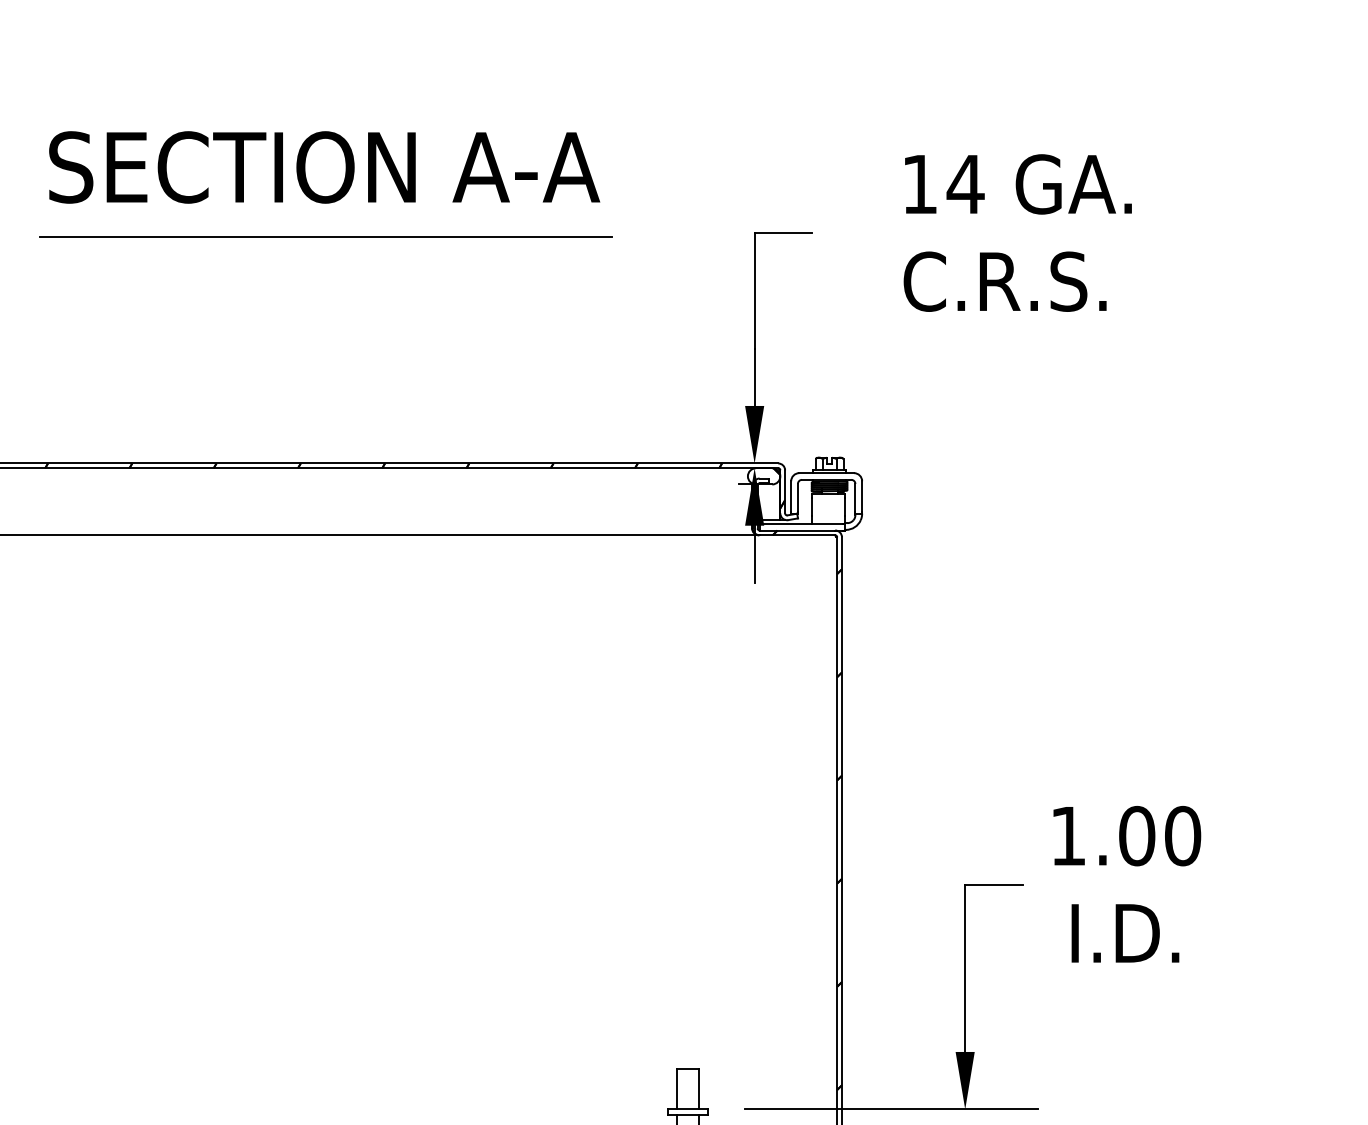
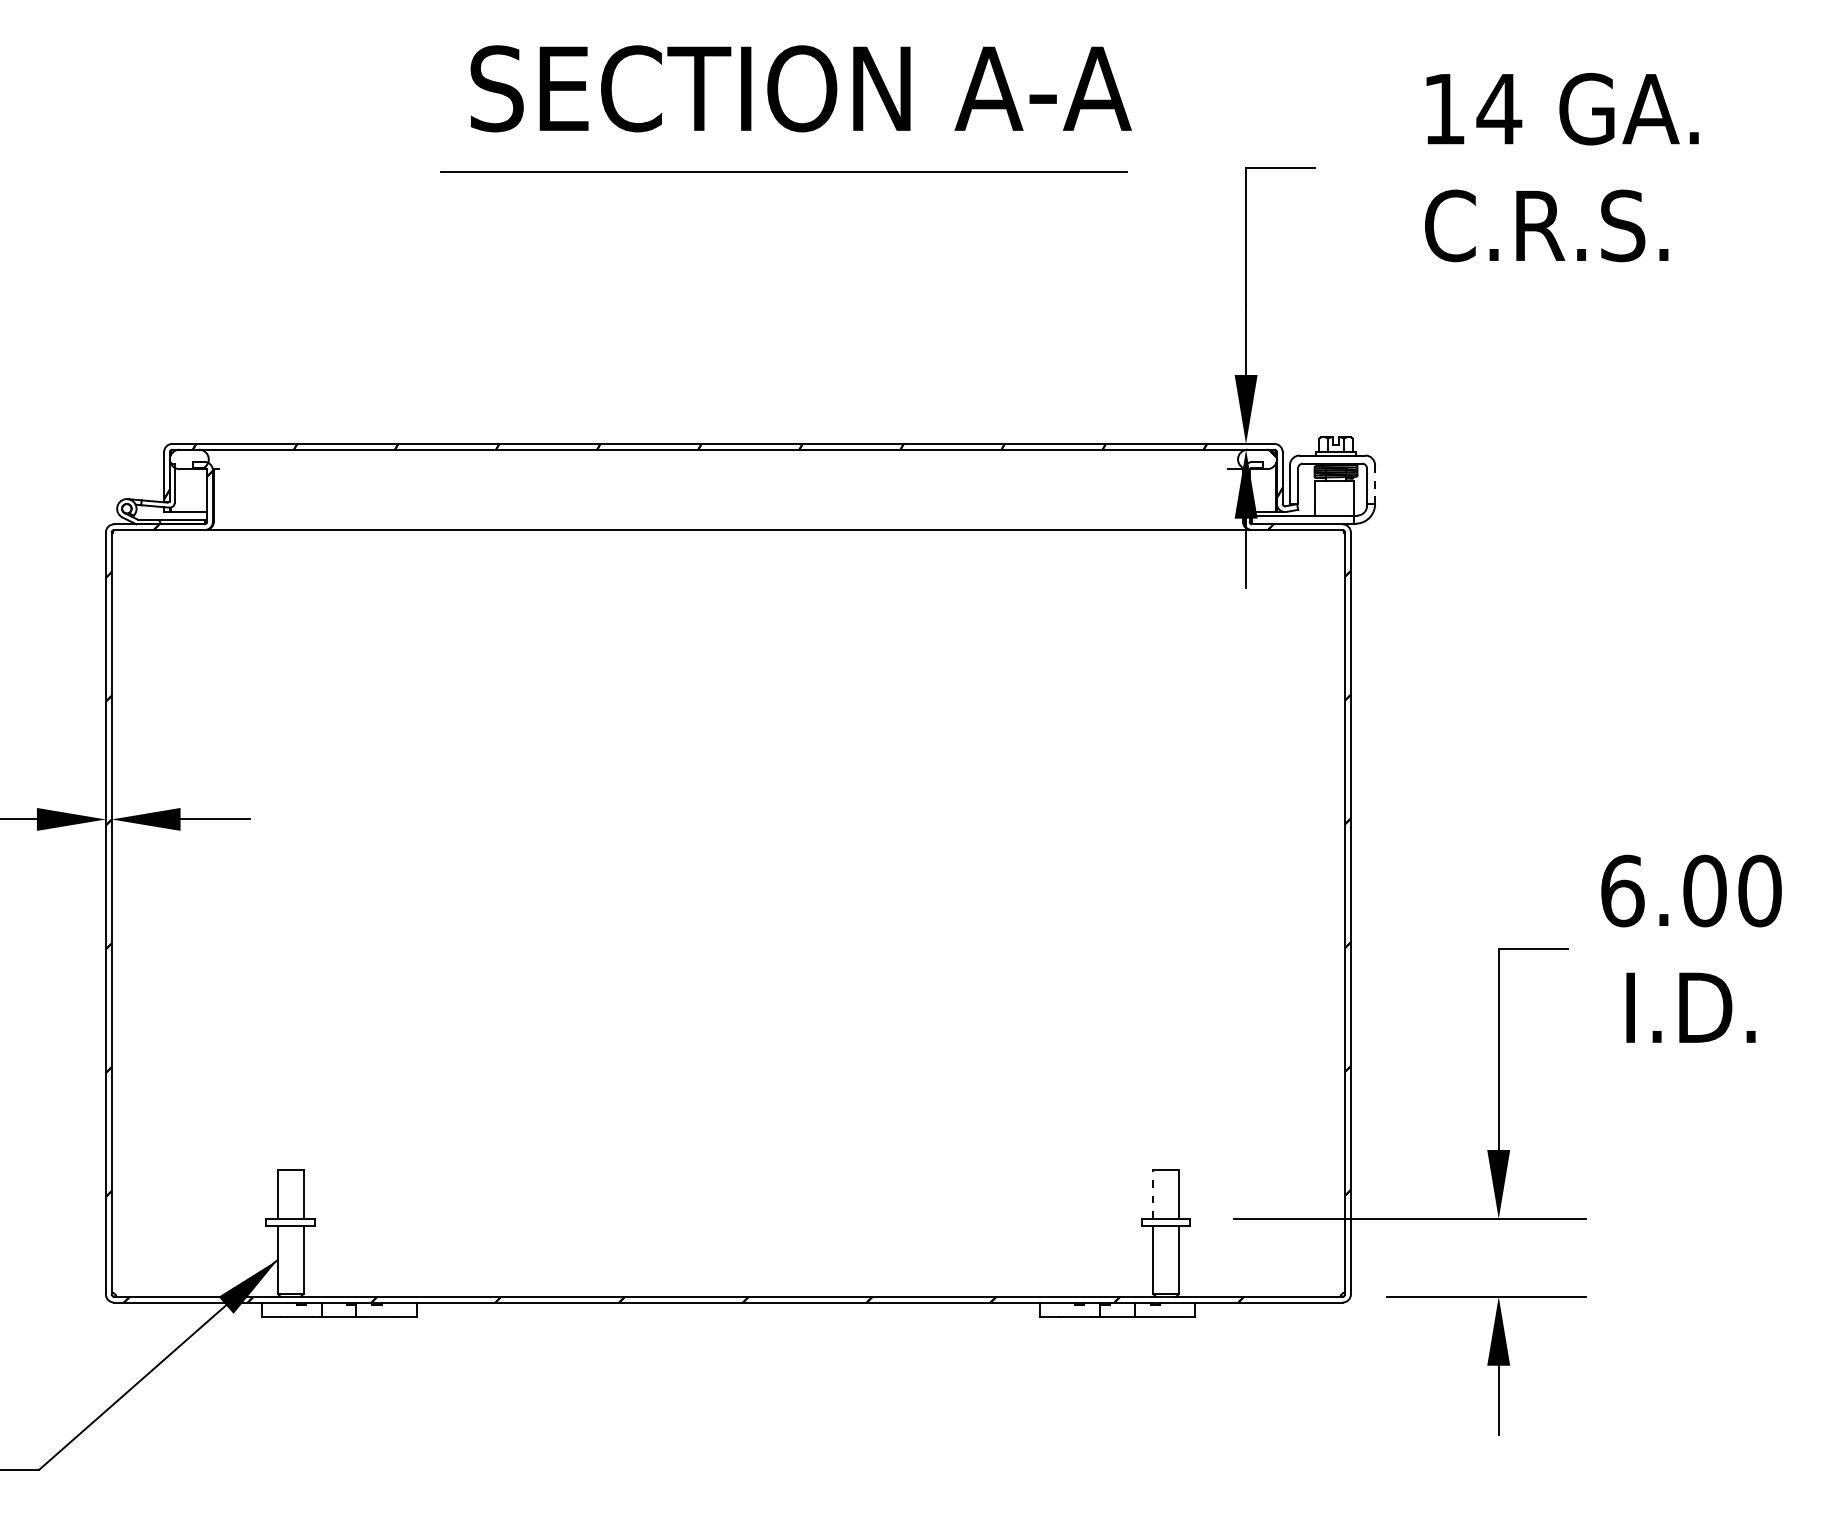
text: (324, 167) -> (800, 88), moved
line: (324, 236) -> (783, 171), moved
line: (862, 497) -> (1375, 484), solid -> dashed
text: (1068, 835) -> (1622, 890), 1.00 -> 6.00
line: (677, 1089) -> (1153, 1194), solid -> dashed

